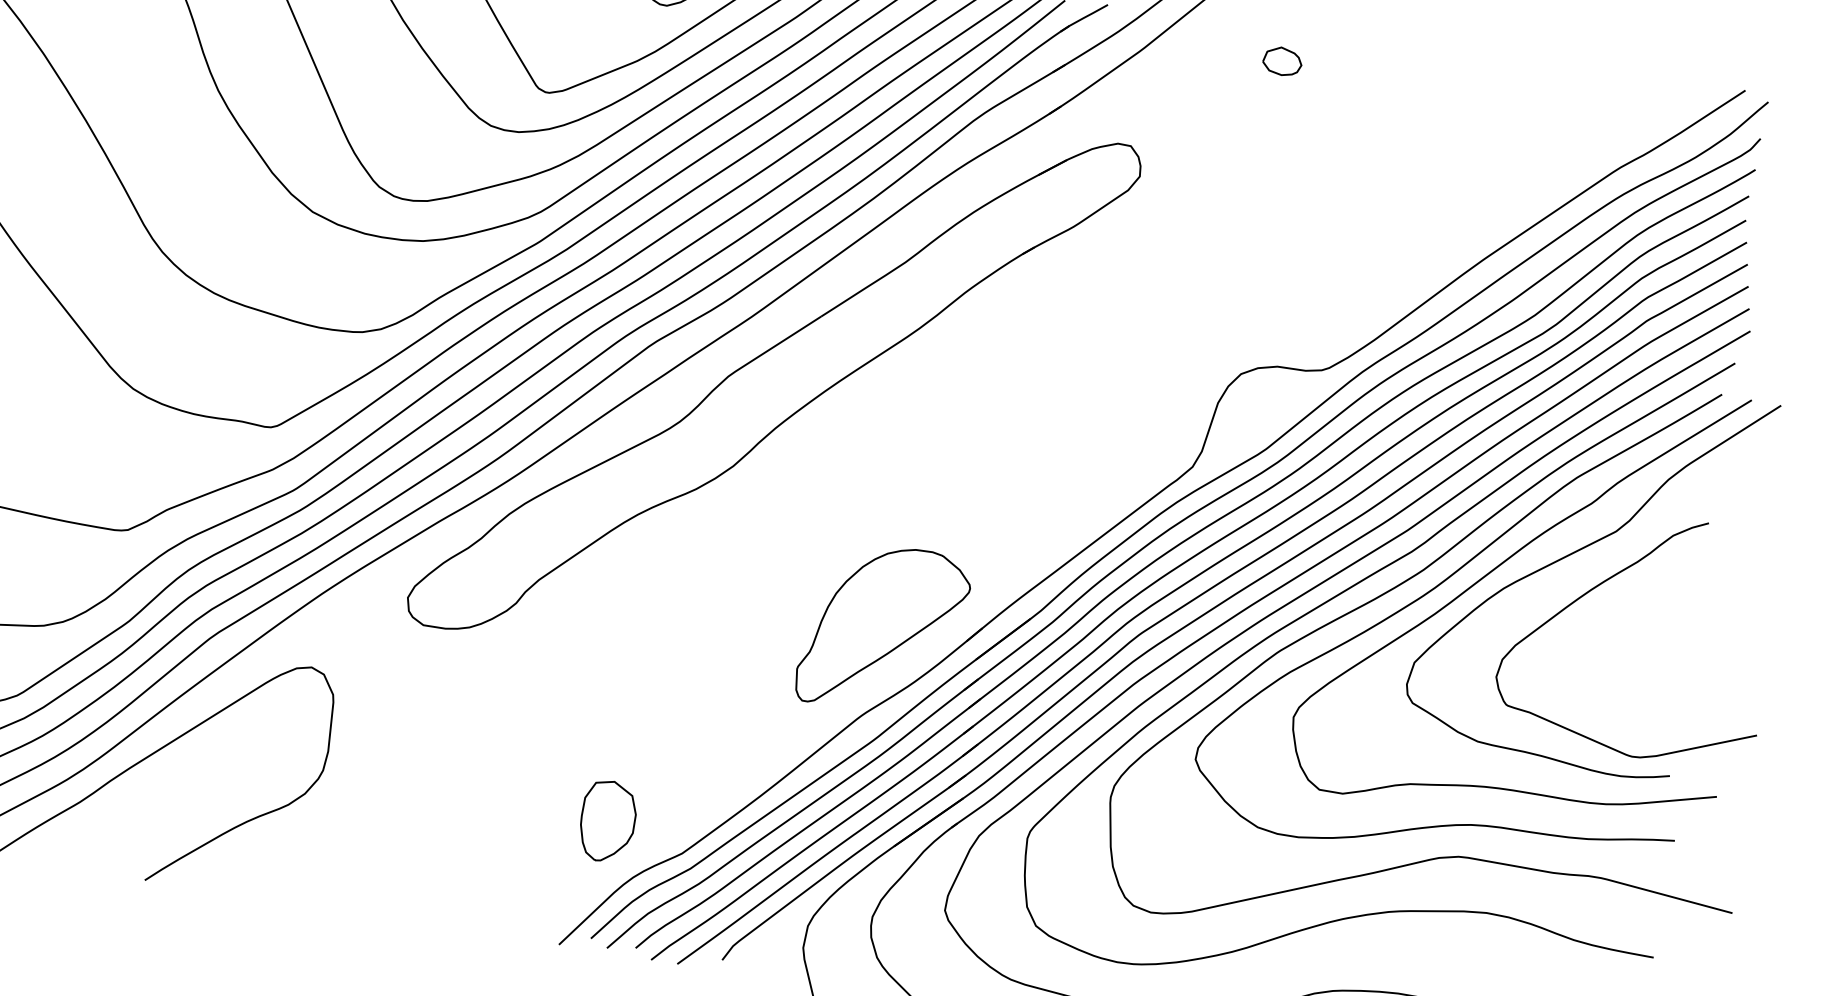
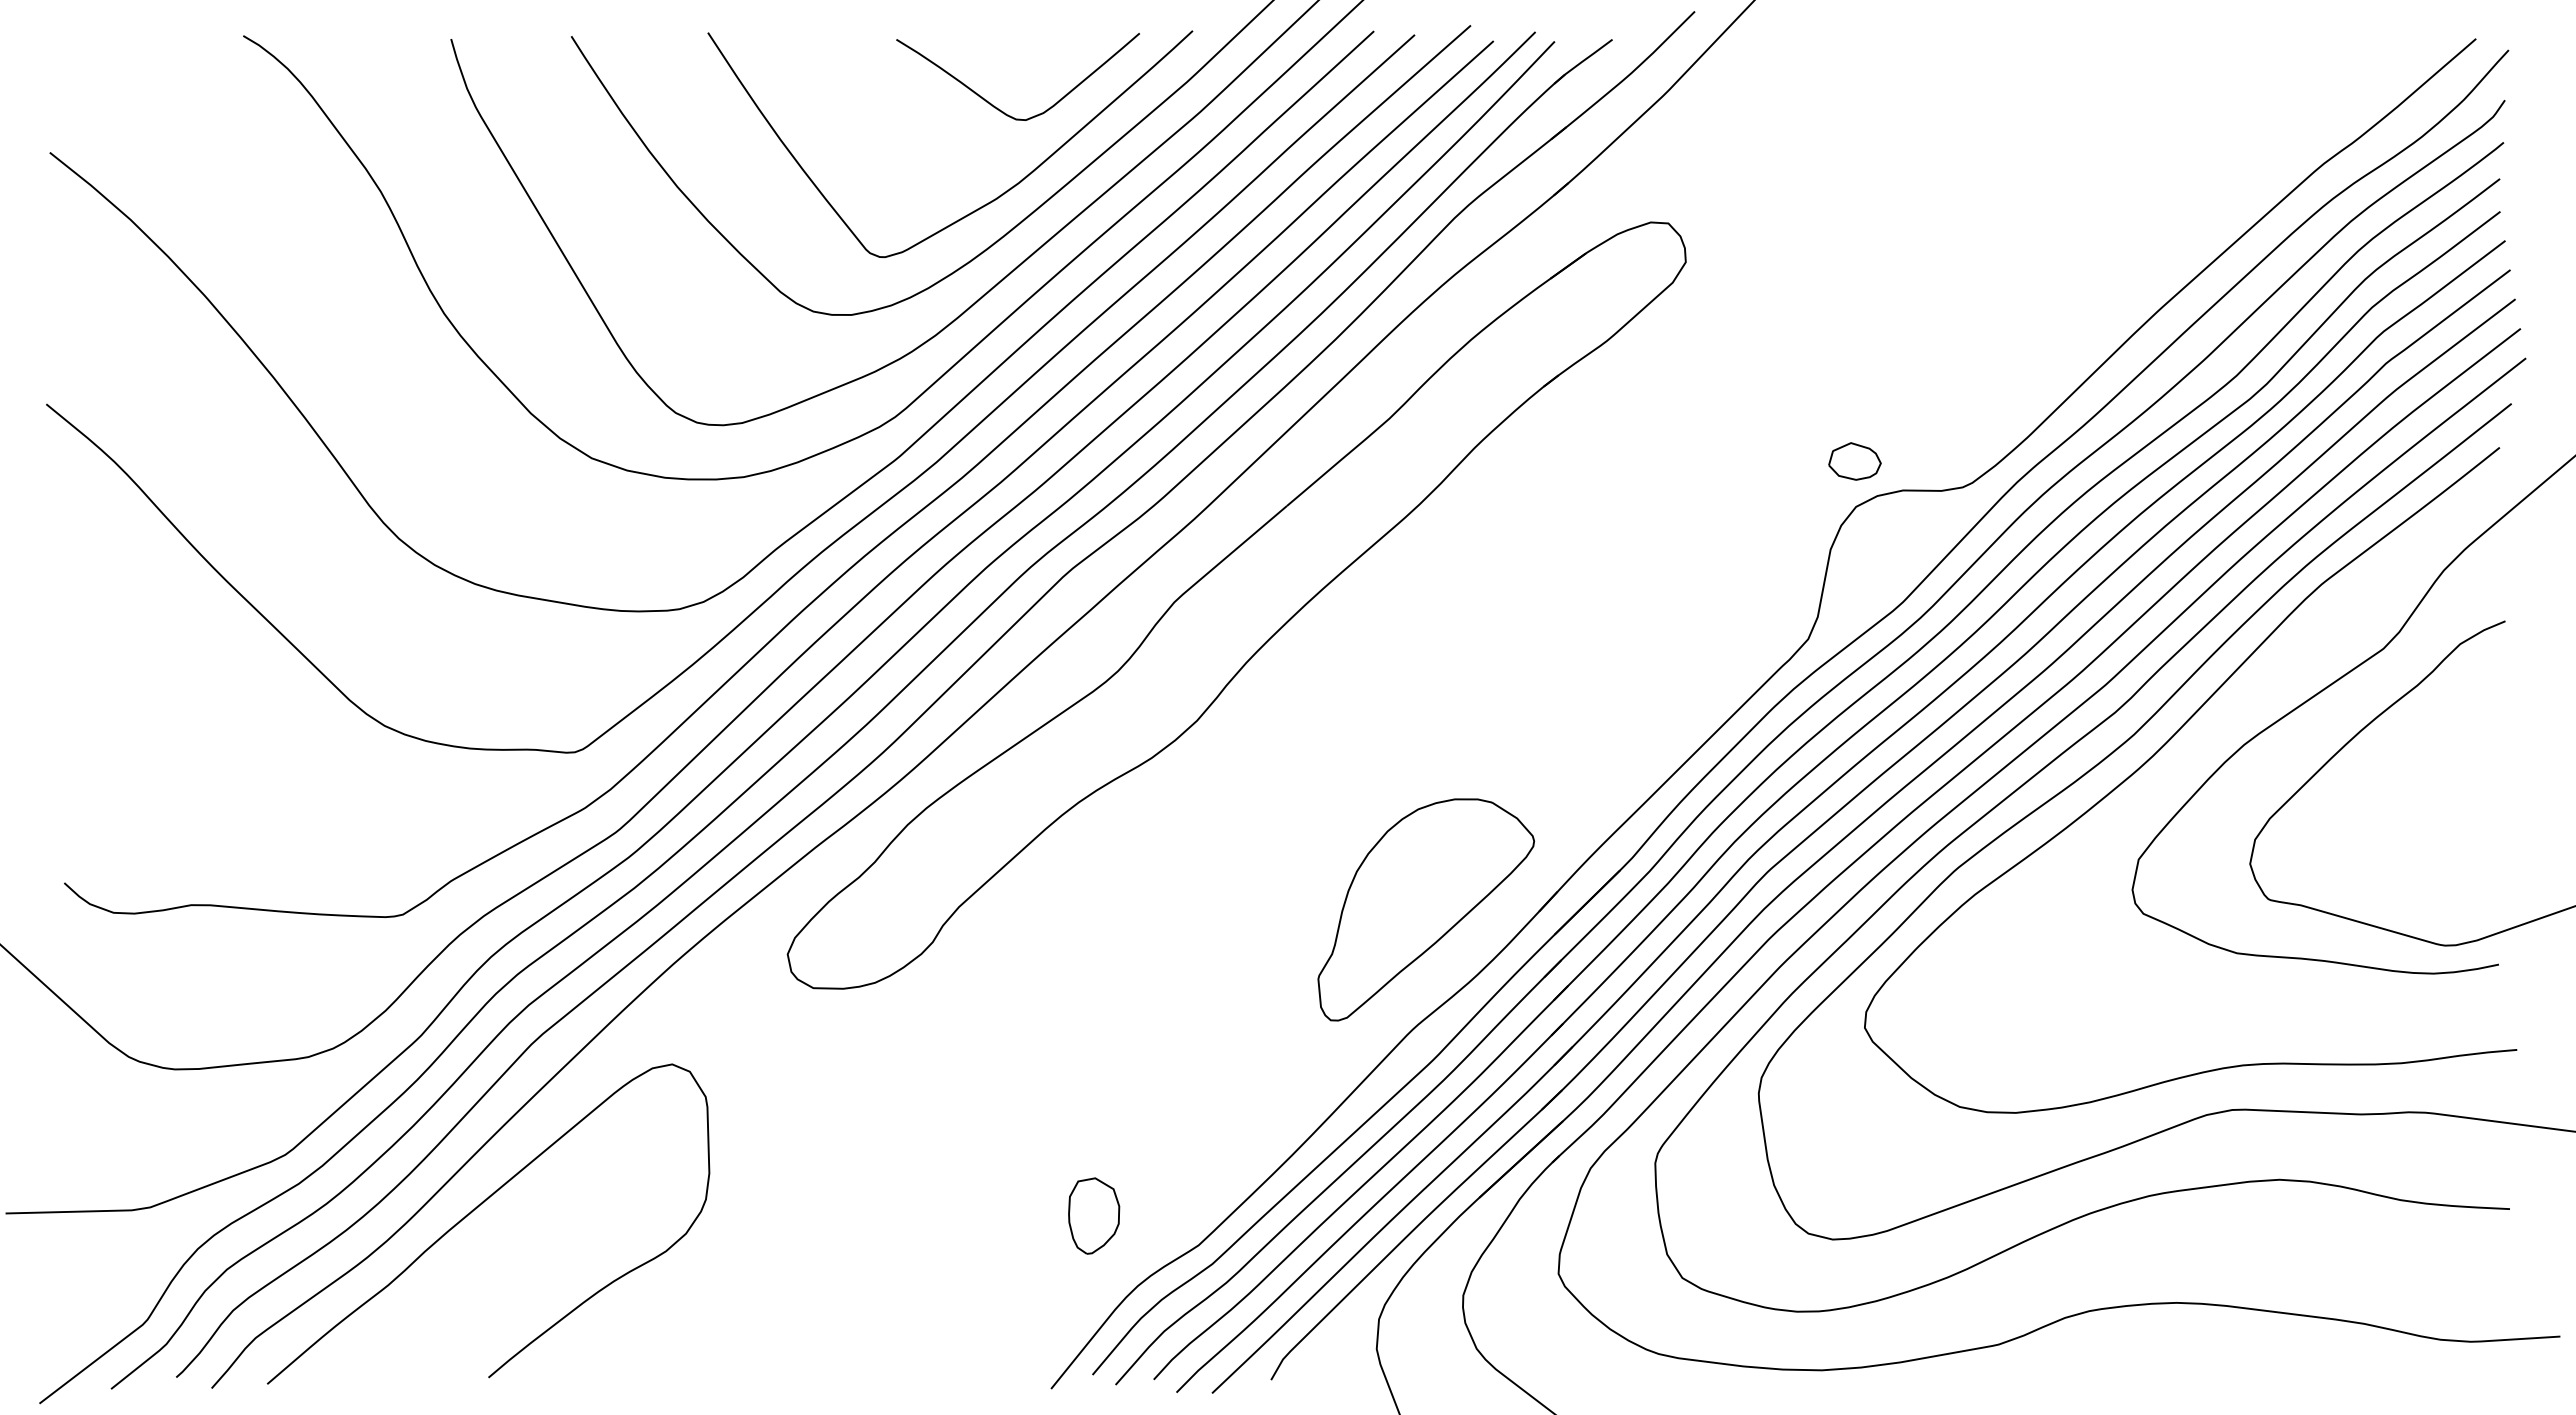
part: (1282, 61) -> (1854, 461), moved
curve: (1503, 563) -> (2239, 711), removed
part: (607, 820) -> (1093, 1215), size x0.7

